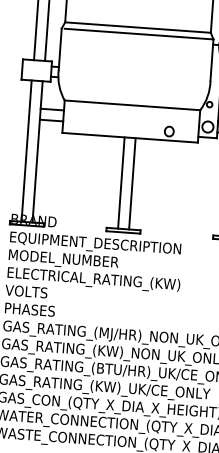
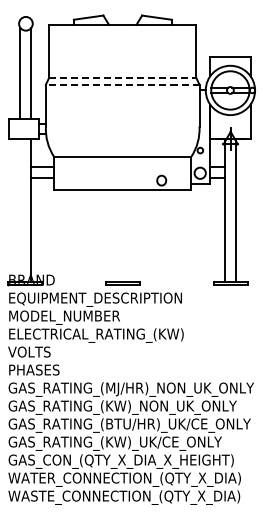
line: (137, 27) -> (122, 78), solid -> dashed
line: (138, 33) -> (123, 84), solid -> dashed
line: (26, 151) -> (19, 210), removed
line: (121, 182) -> (117, 235), removed
line: (132, 183) -> (128, 235), removed

